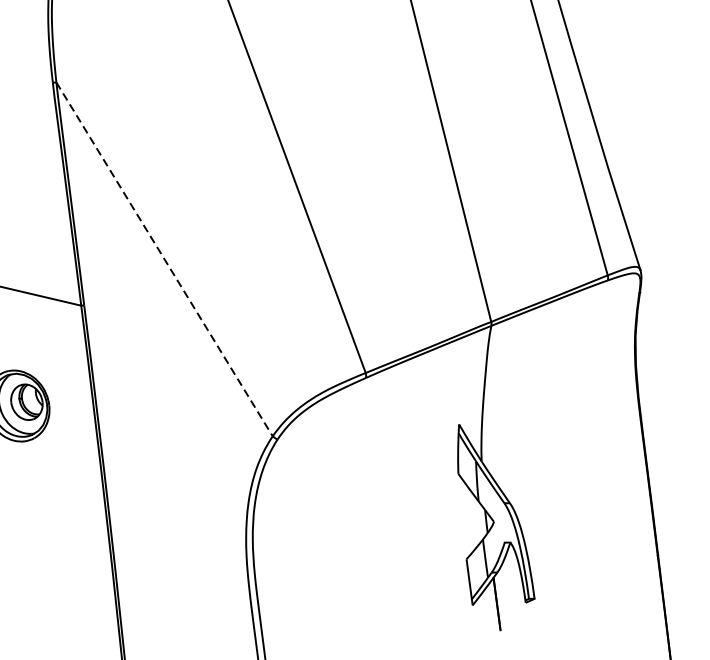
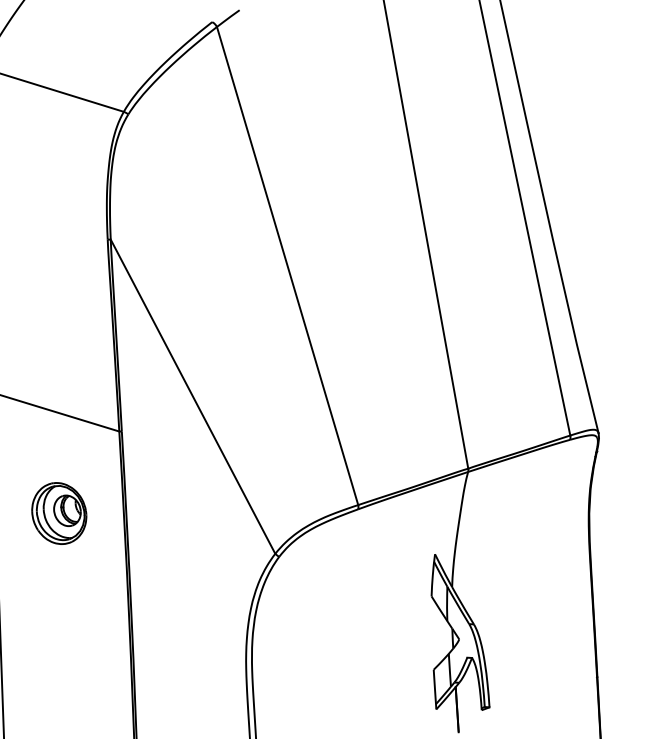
line: (165, 260) -> (193, 397), dashed -> solid

